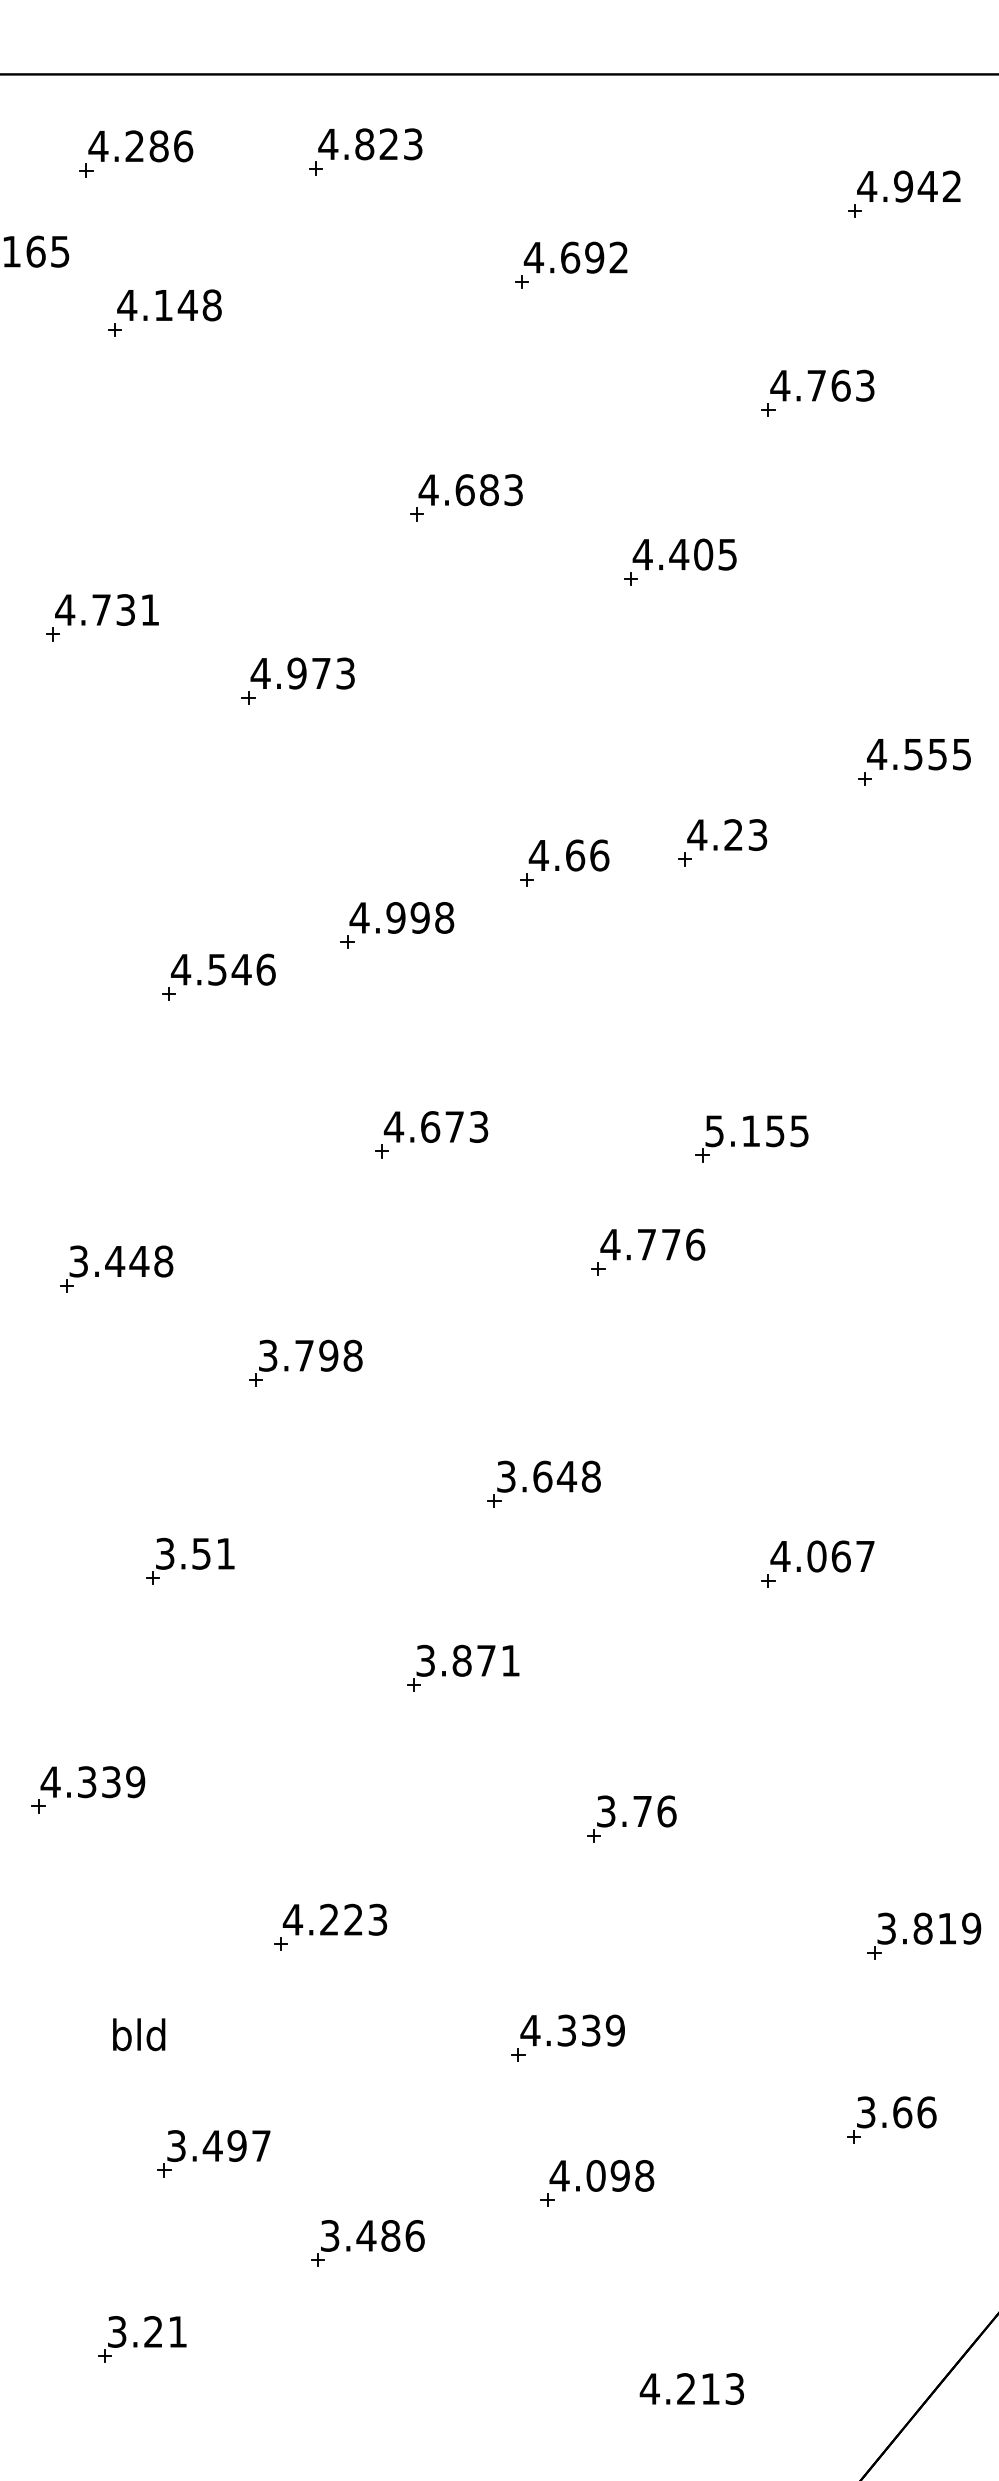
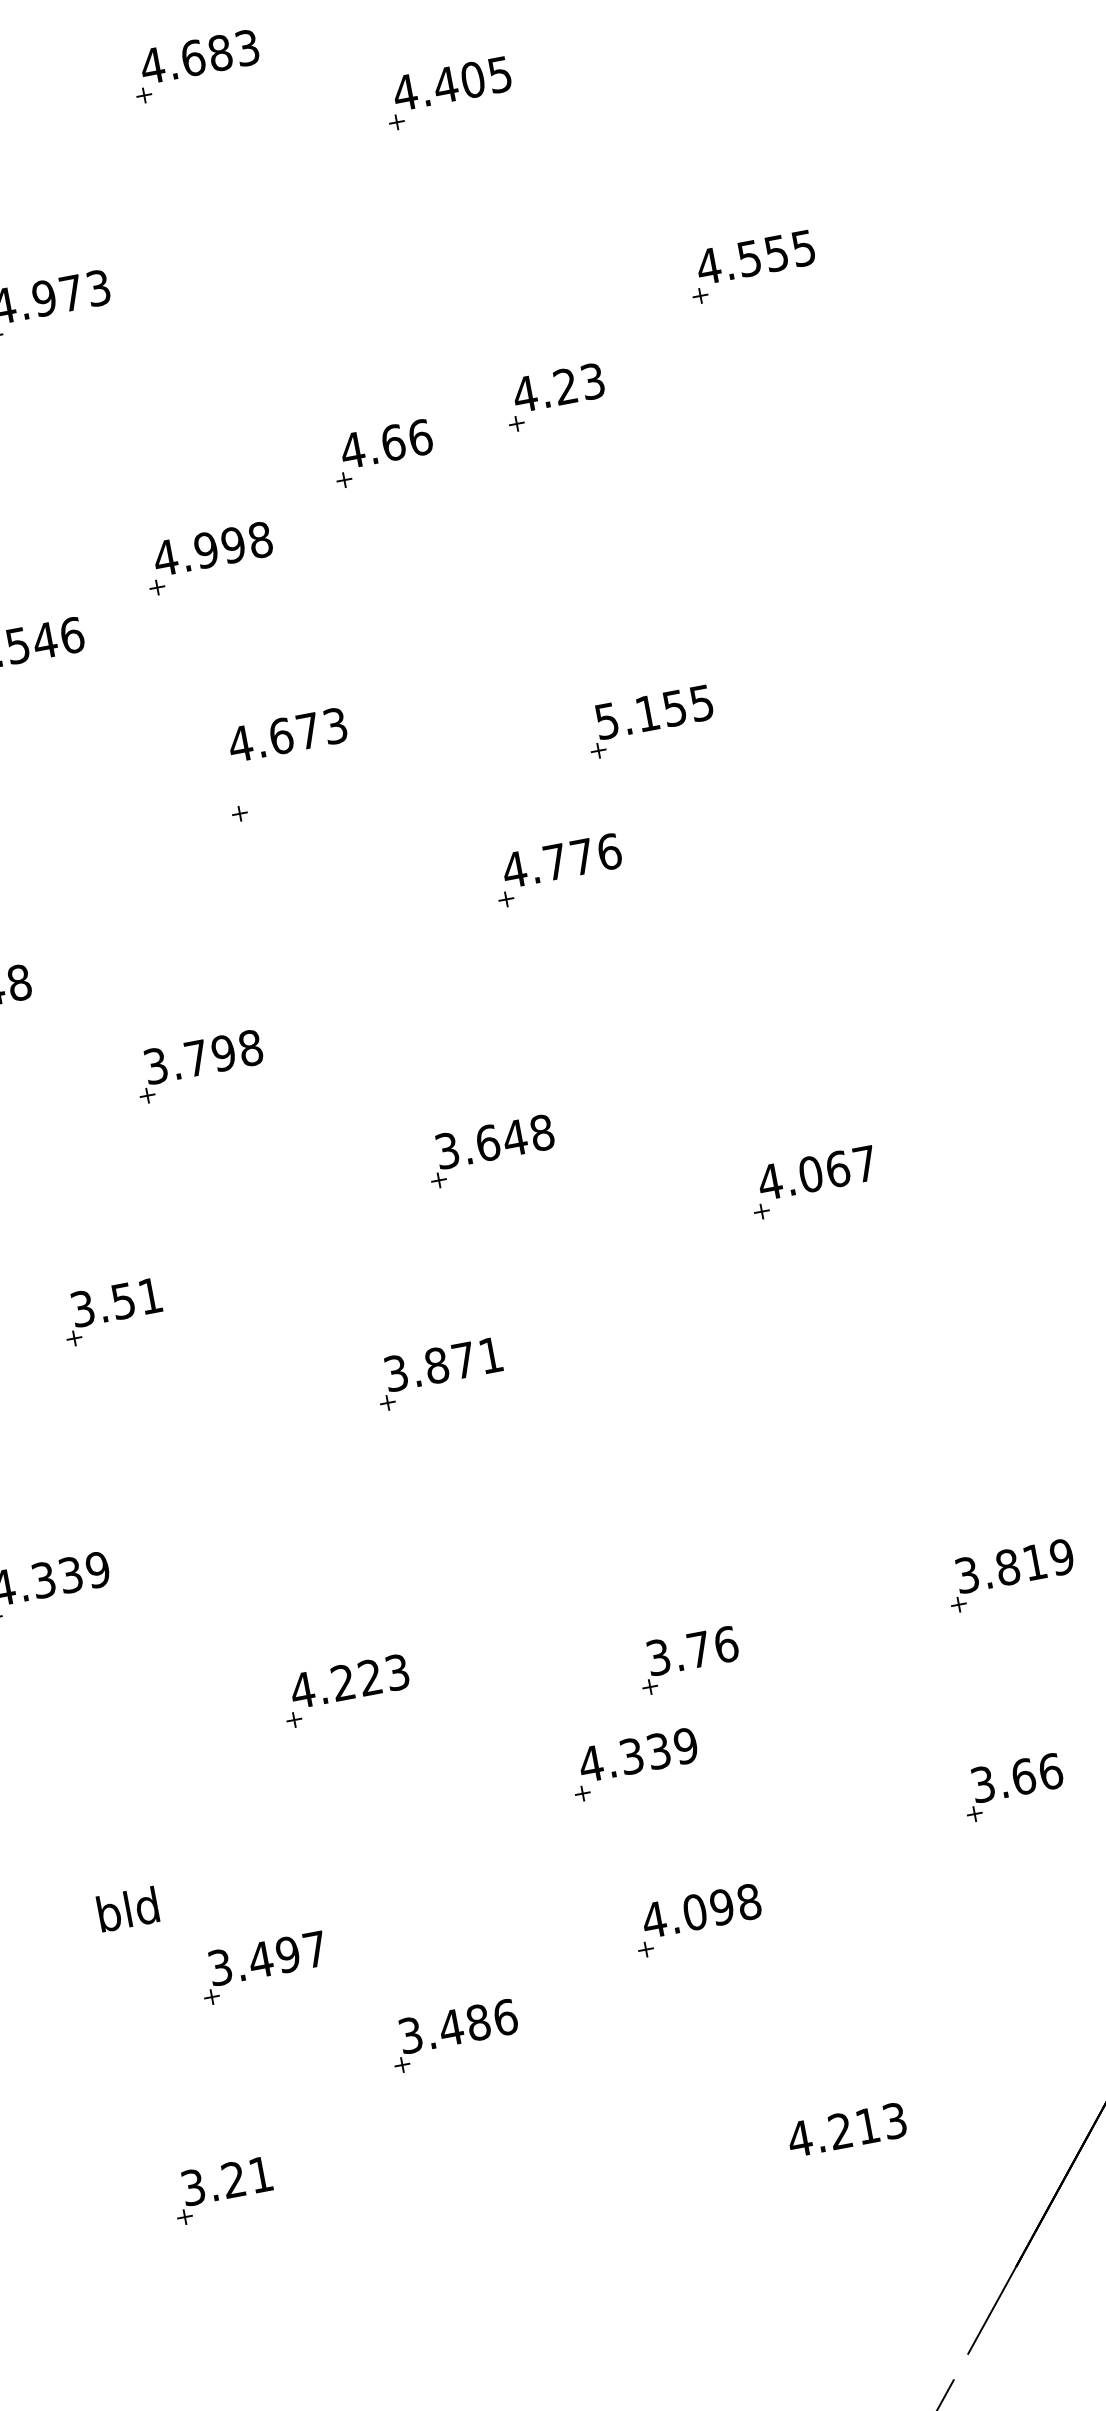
text: (435, 1126) -> (286, 734), moved
part: (631, 1818) -> (688, 1659), moved
text: (139, 2034) -> (128, 1909), moved

